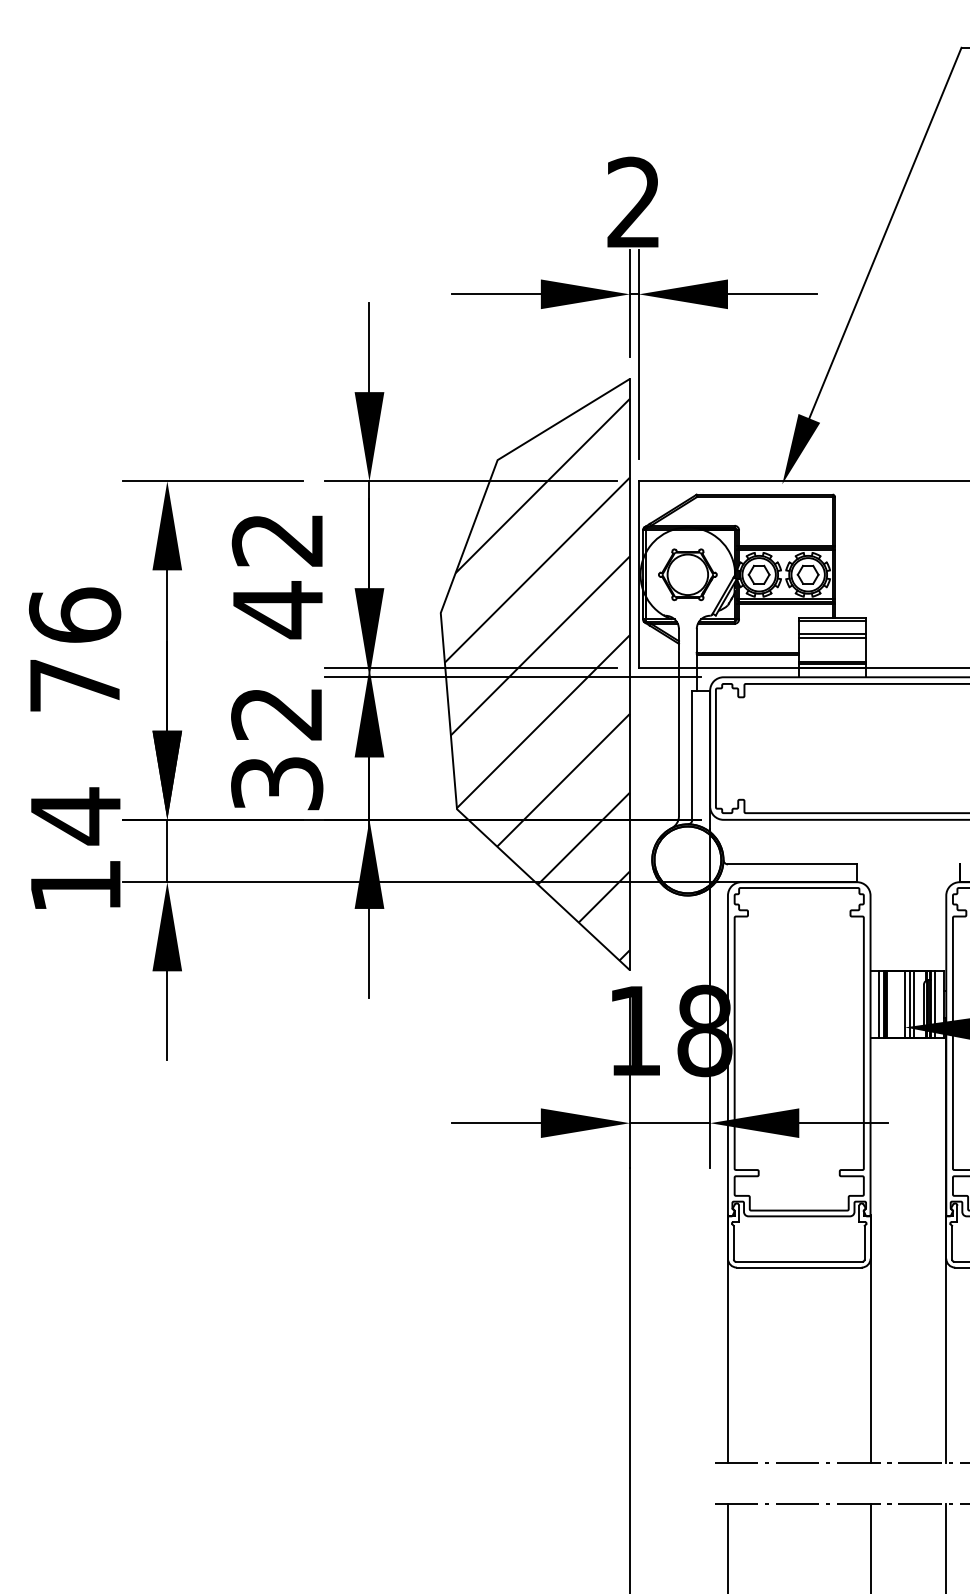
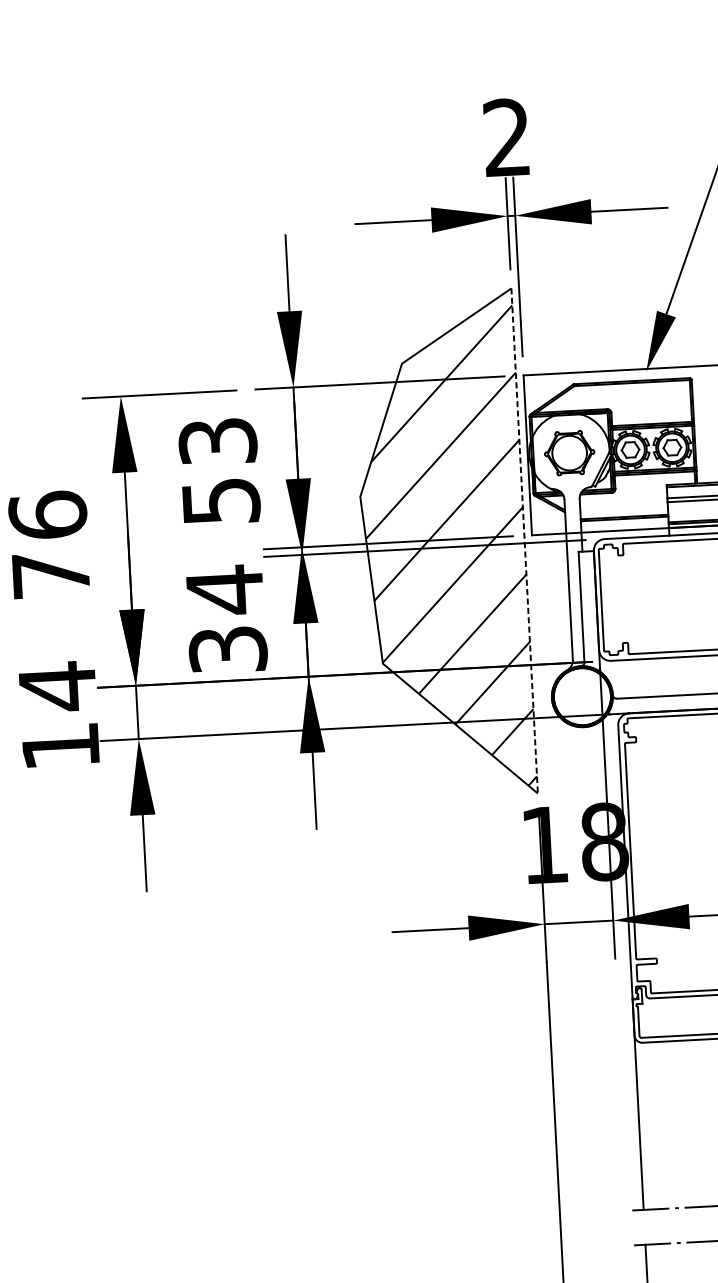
text: (278, 576) -> (220, 472), 42 -> 53
line: (629, 674) -> (524, 540), solid -> dashed
text: (276, 713) -> (224, 590), 32 -> 34

